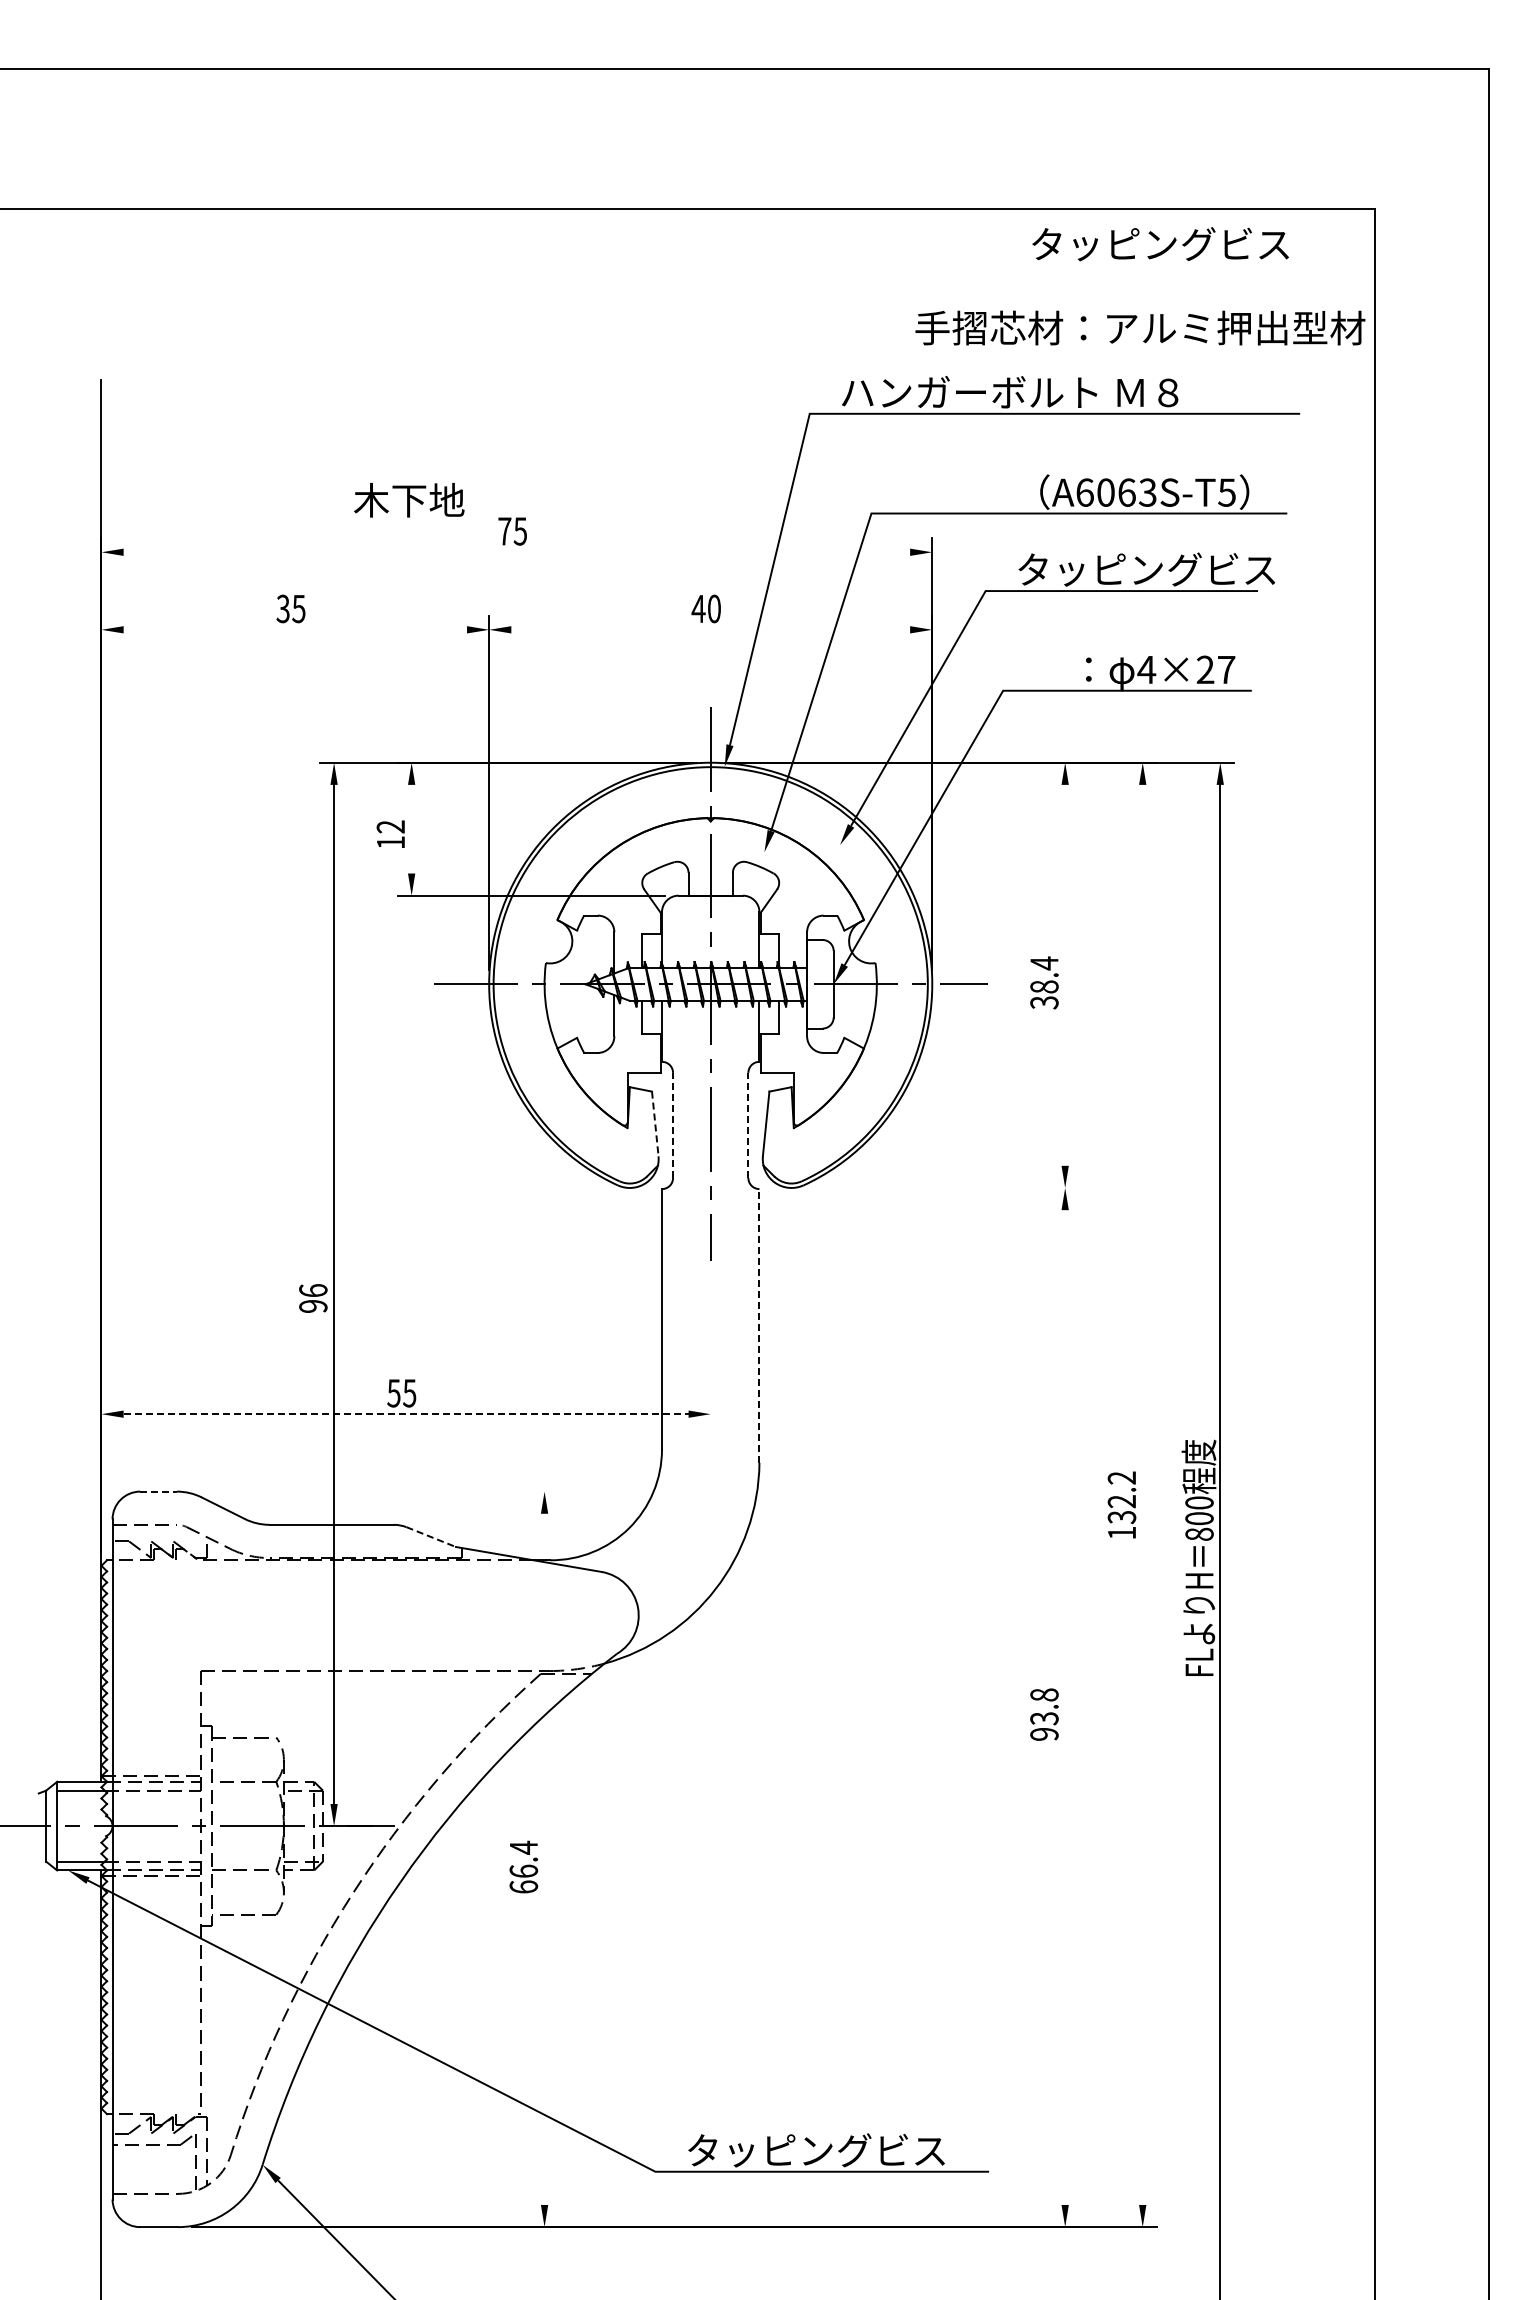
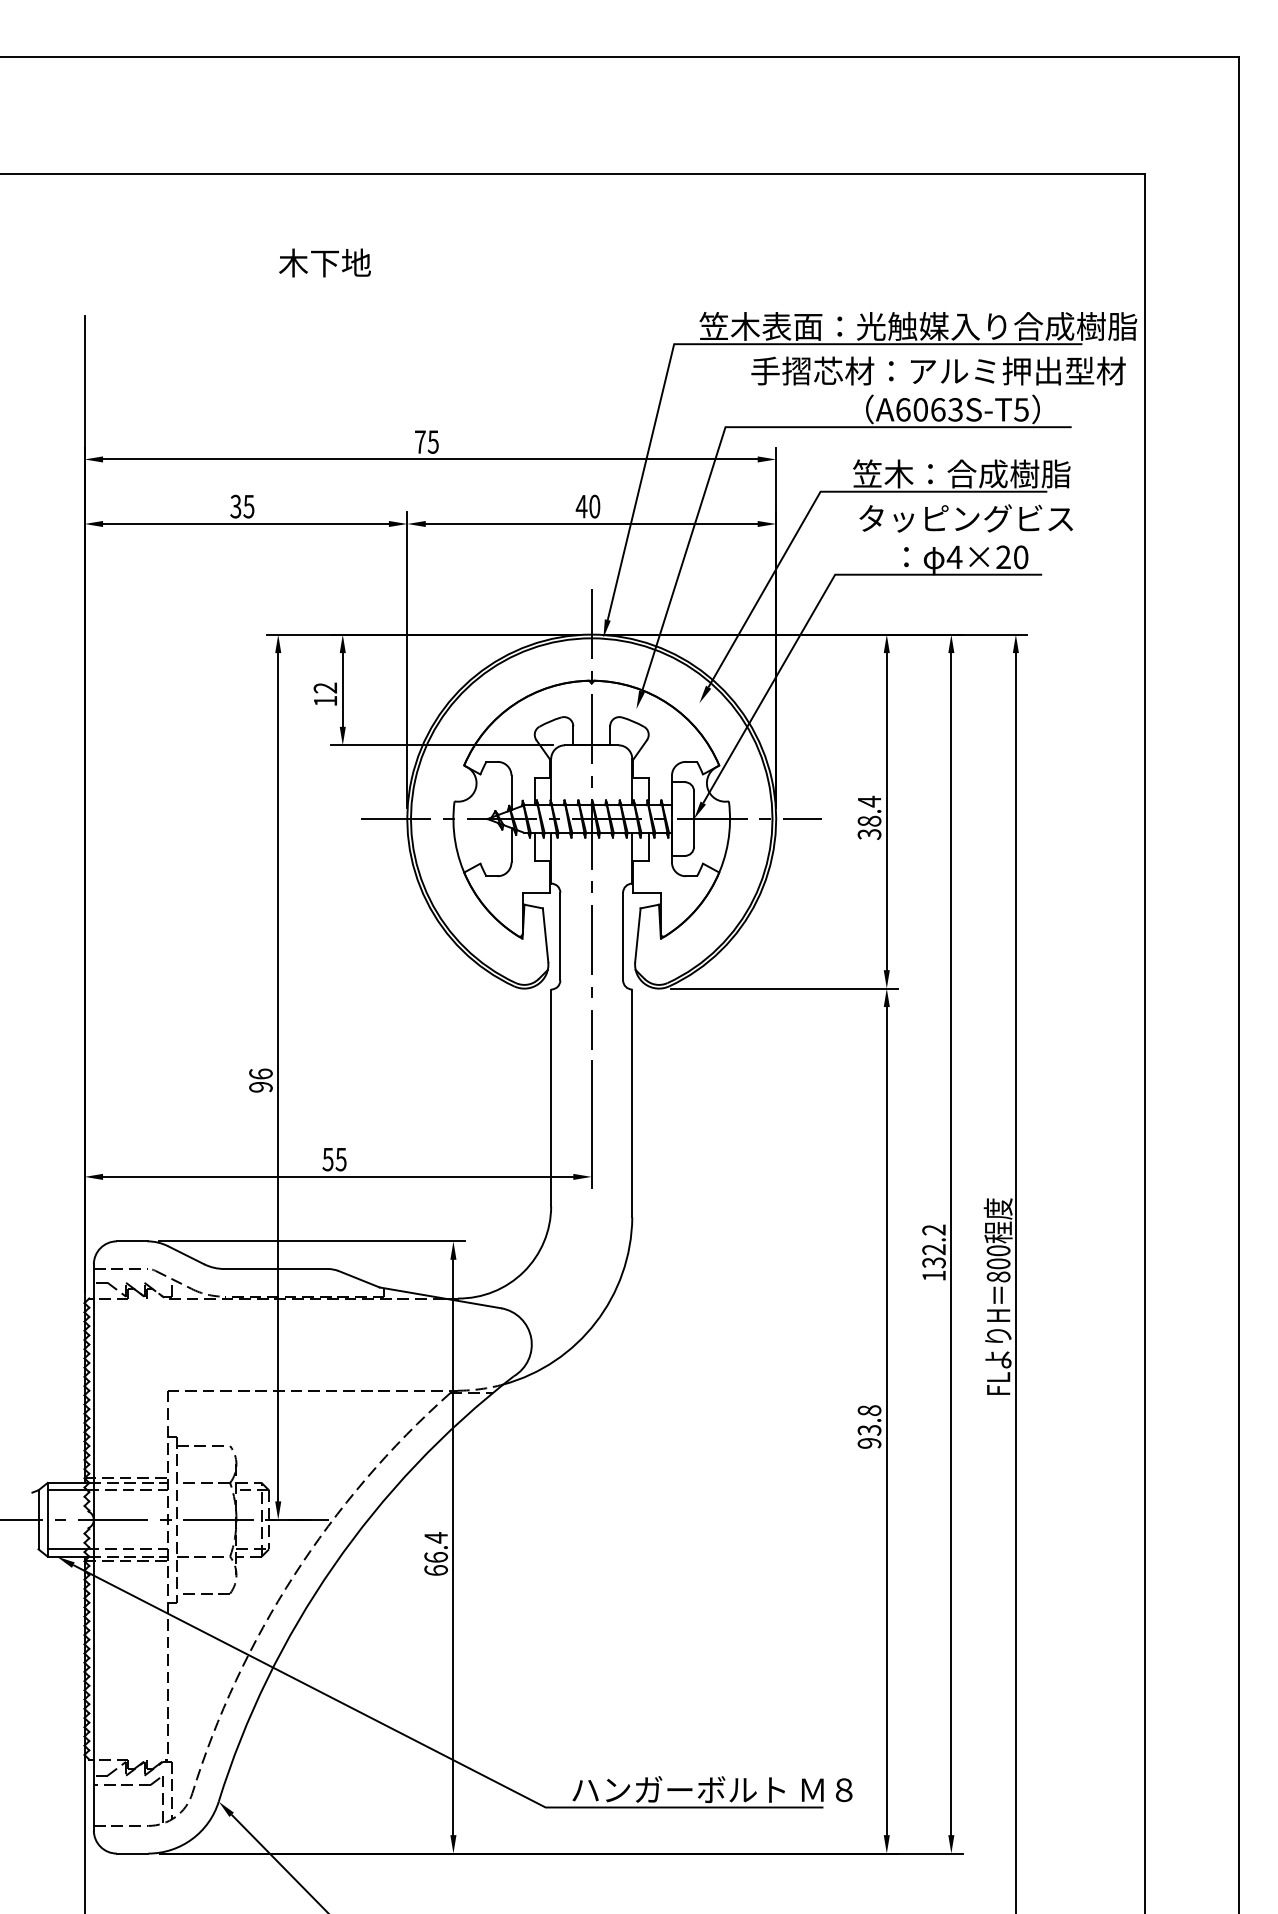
text: (1160, 244) -> (966, 518), moved
text: (1140, 327) -> (938, 370), moved
text: (1102, 392) -> (917, 326), ハンガーボルト Ｍ８ -> 笠木表面：光触媒入り合成樹脂
text: (409, 500) -> (325, 263), moved
line: (516, 552) -> (430, 459), added
text: (1151, 569) -> (958, 473), タッピングビス -> 笠木：合成樹脂
line: (295, 629) -> (246, 523), added
line: (710, 629) -> (591, 523), added
text: (1226, 669) -> (1021, 557), 4×27 -> 4×20
line: (411, 828) -> (342, 689), added
line: (1065, 974) -> (887, 810), added
line: (655, 1123) -> (545, 934), dashed -> solid
line: (673, 1125) -> (560, 936), dashed -> solid
line: (748, 1125) -> (623, 936), dashed -> solid
line: (942, 1187) -> (784, 988), added
line: (759, 1325) -> (632, 1103), dashed -> solid
line: (710, 1351) -> (591, 1124), added
line: (406, 1414) -> (338, 1177), dashed -> solid
line: (159, 1491) -> (132, 1241), dashed -> solid
line: (374, 1491) -> (311, 1241), added
line: (1142, 1494) -> (951, 1243), added
line: (431, 1537) -> (359, 1279), dashed -> solid
line: (1065, 1707) -> (887, 1421), added
line: (544, 1858) -> (453, 1546), added
text: (855, 2150) -> (712, 1789), タッピングビス -> ハンガーボルト Ｍ８

